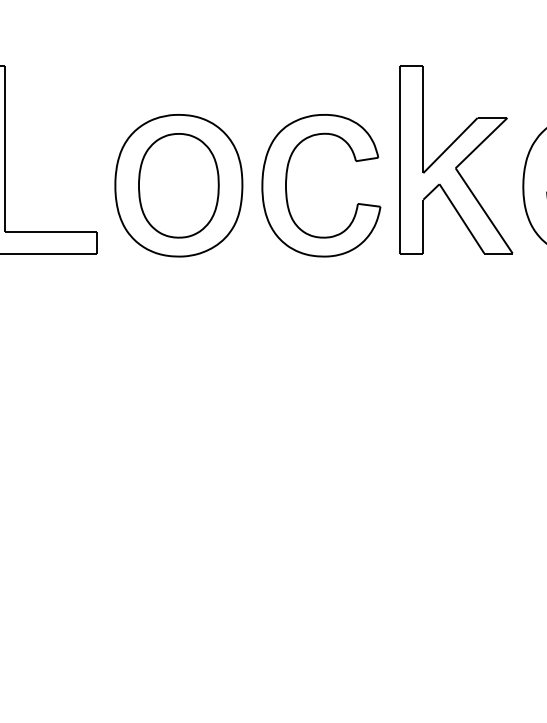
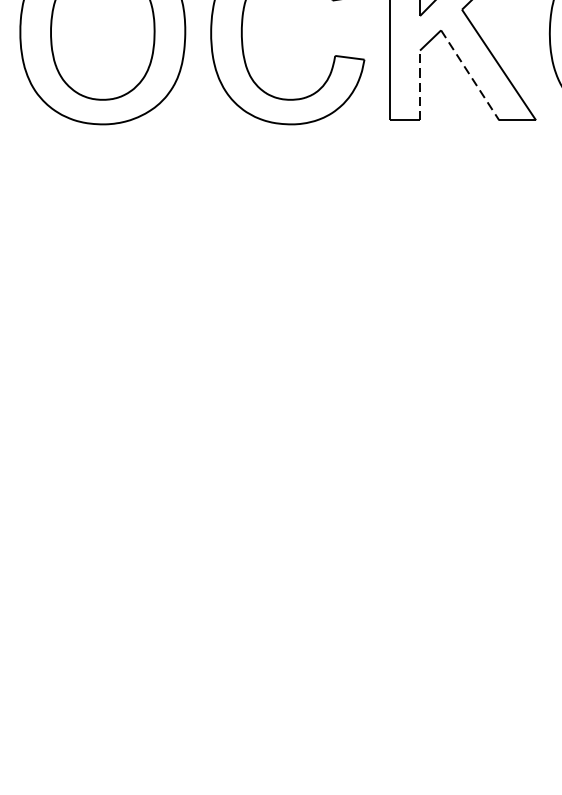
line: (462, 219) -> (470, 76), solid -> dashed
line: (423, 226) -> (420, 85), solid -> dashed

